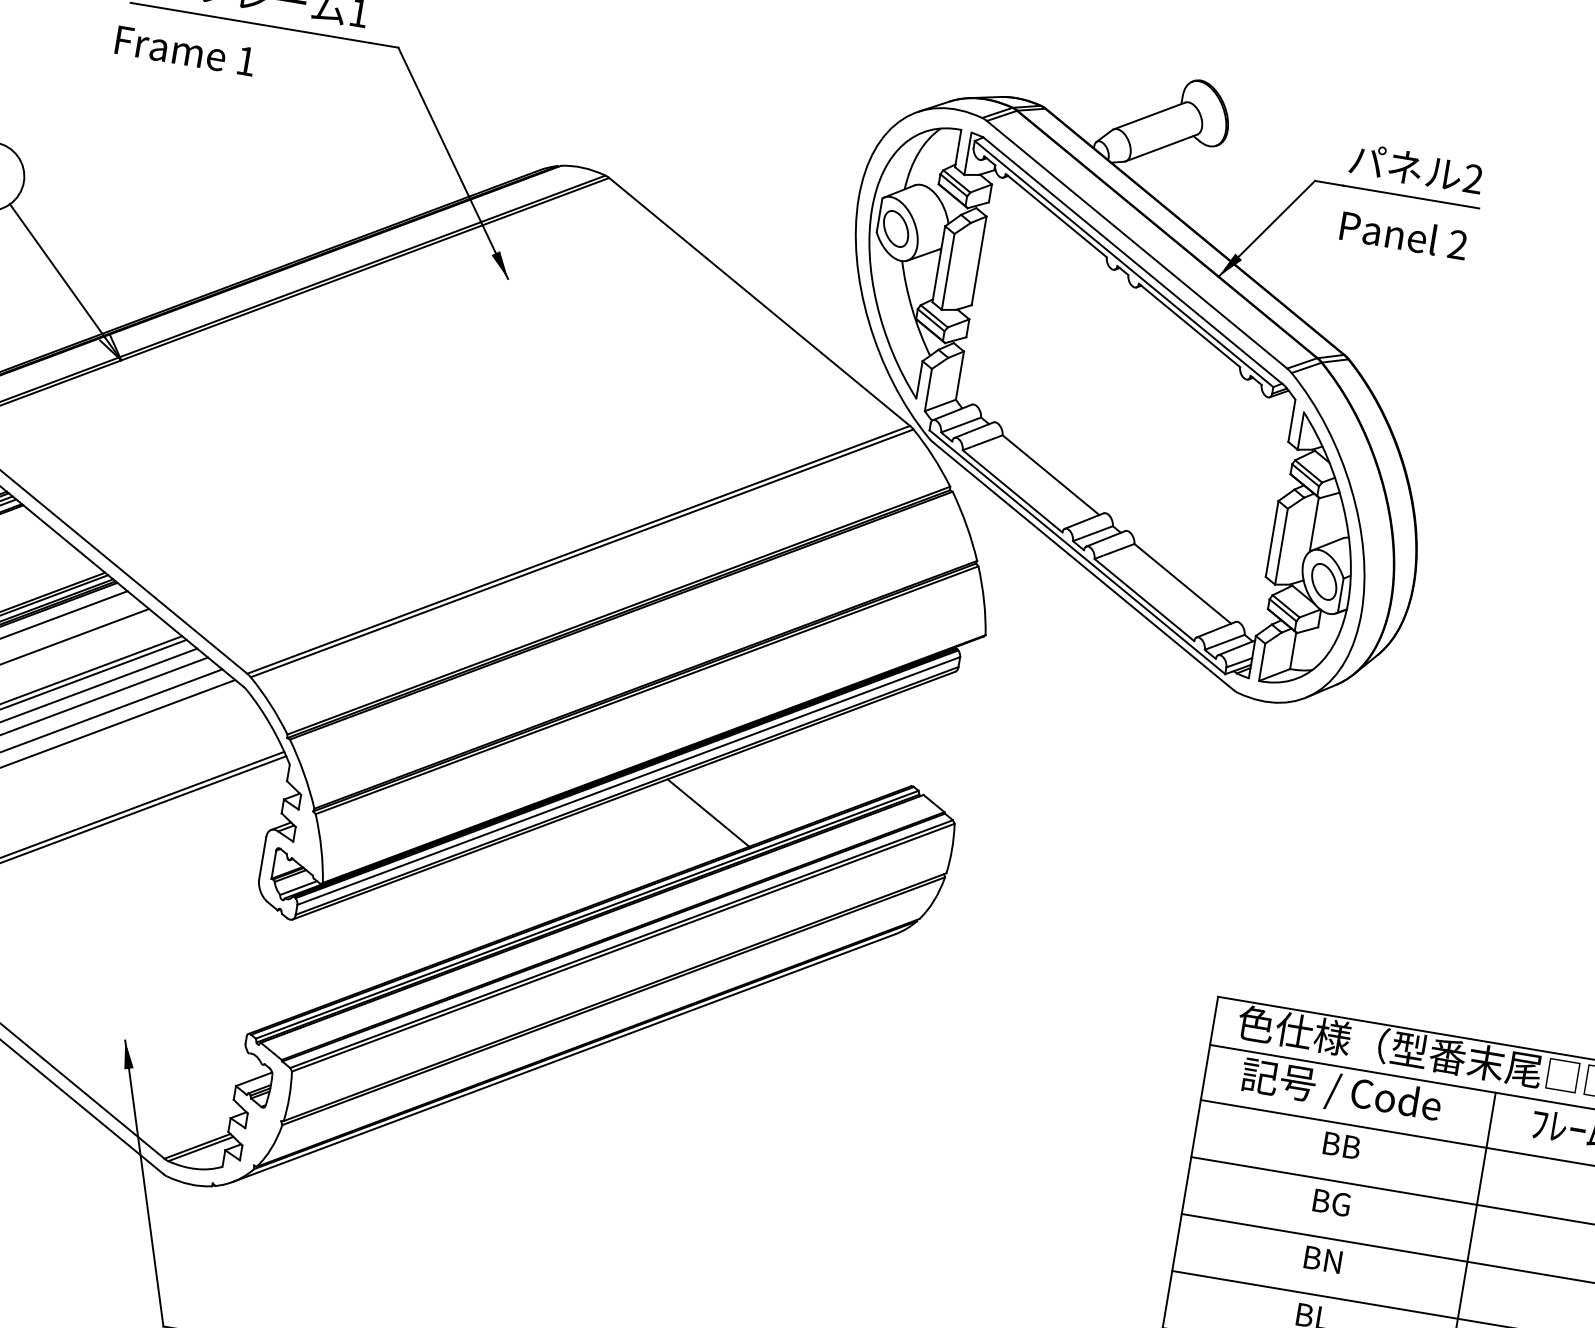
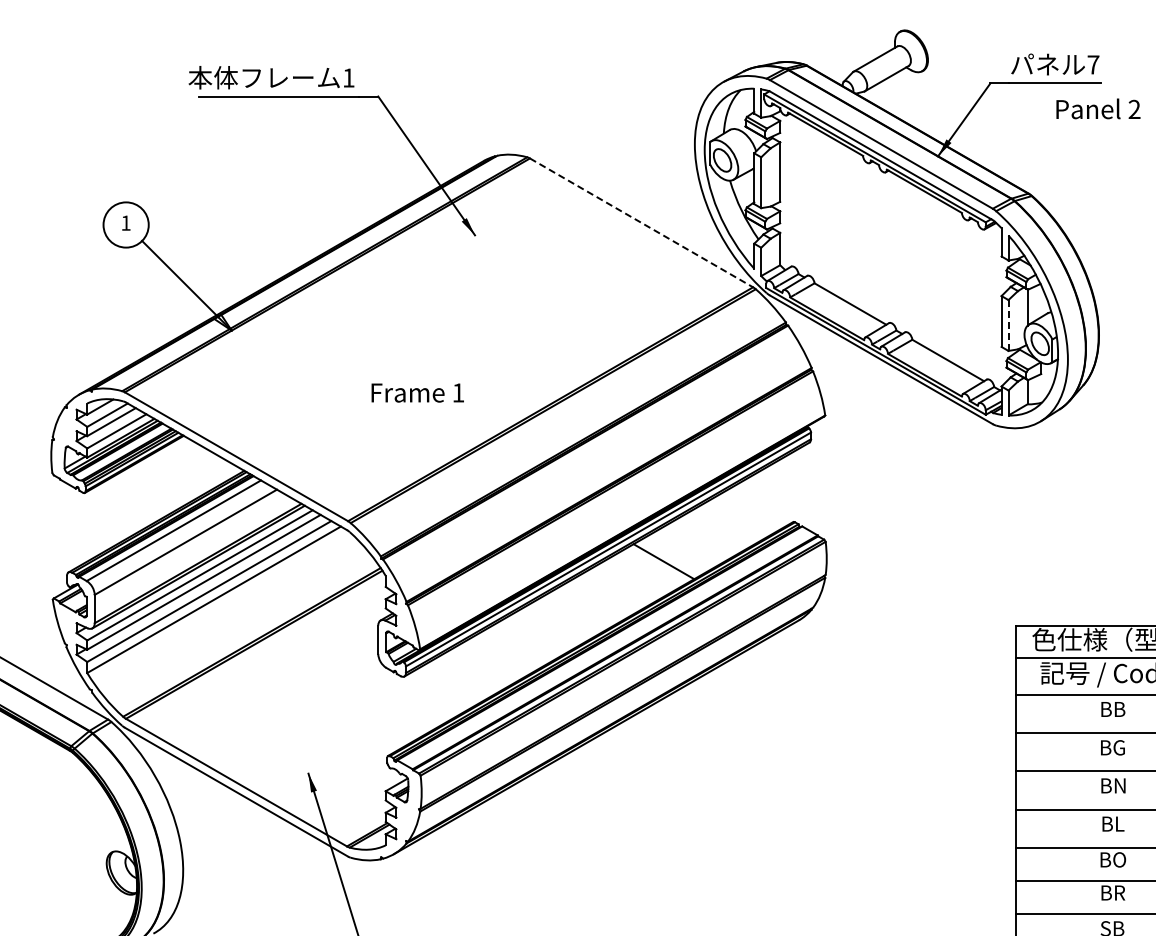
text: (185, 50) -> (417, 392), moved
text: (1473, 178) -> (1093, 64), 2 -> 7
text: (1404, 234) -> (1098, 108), moved
line: (759, 301) -> (641, 222), solid -> dashed
line: (1281, 546) -> (1008, 325), solid -> dashed

